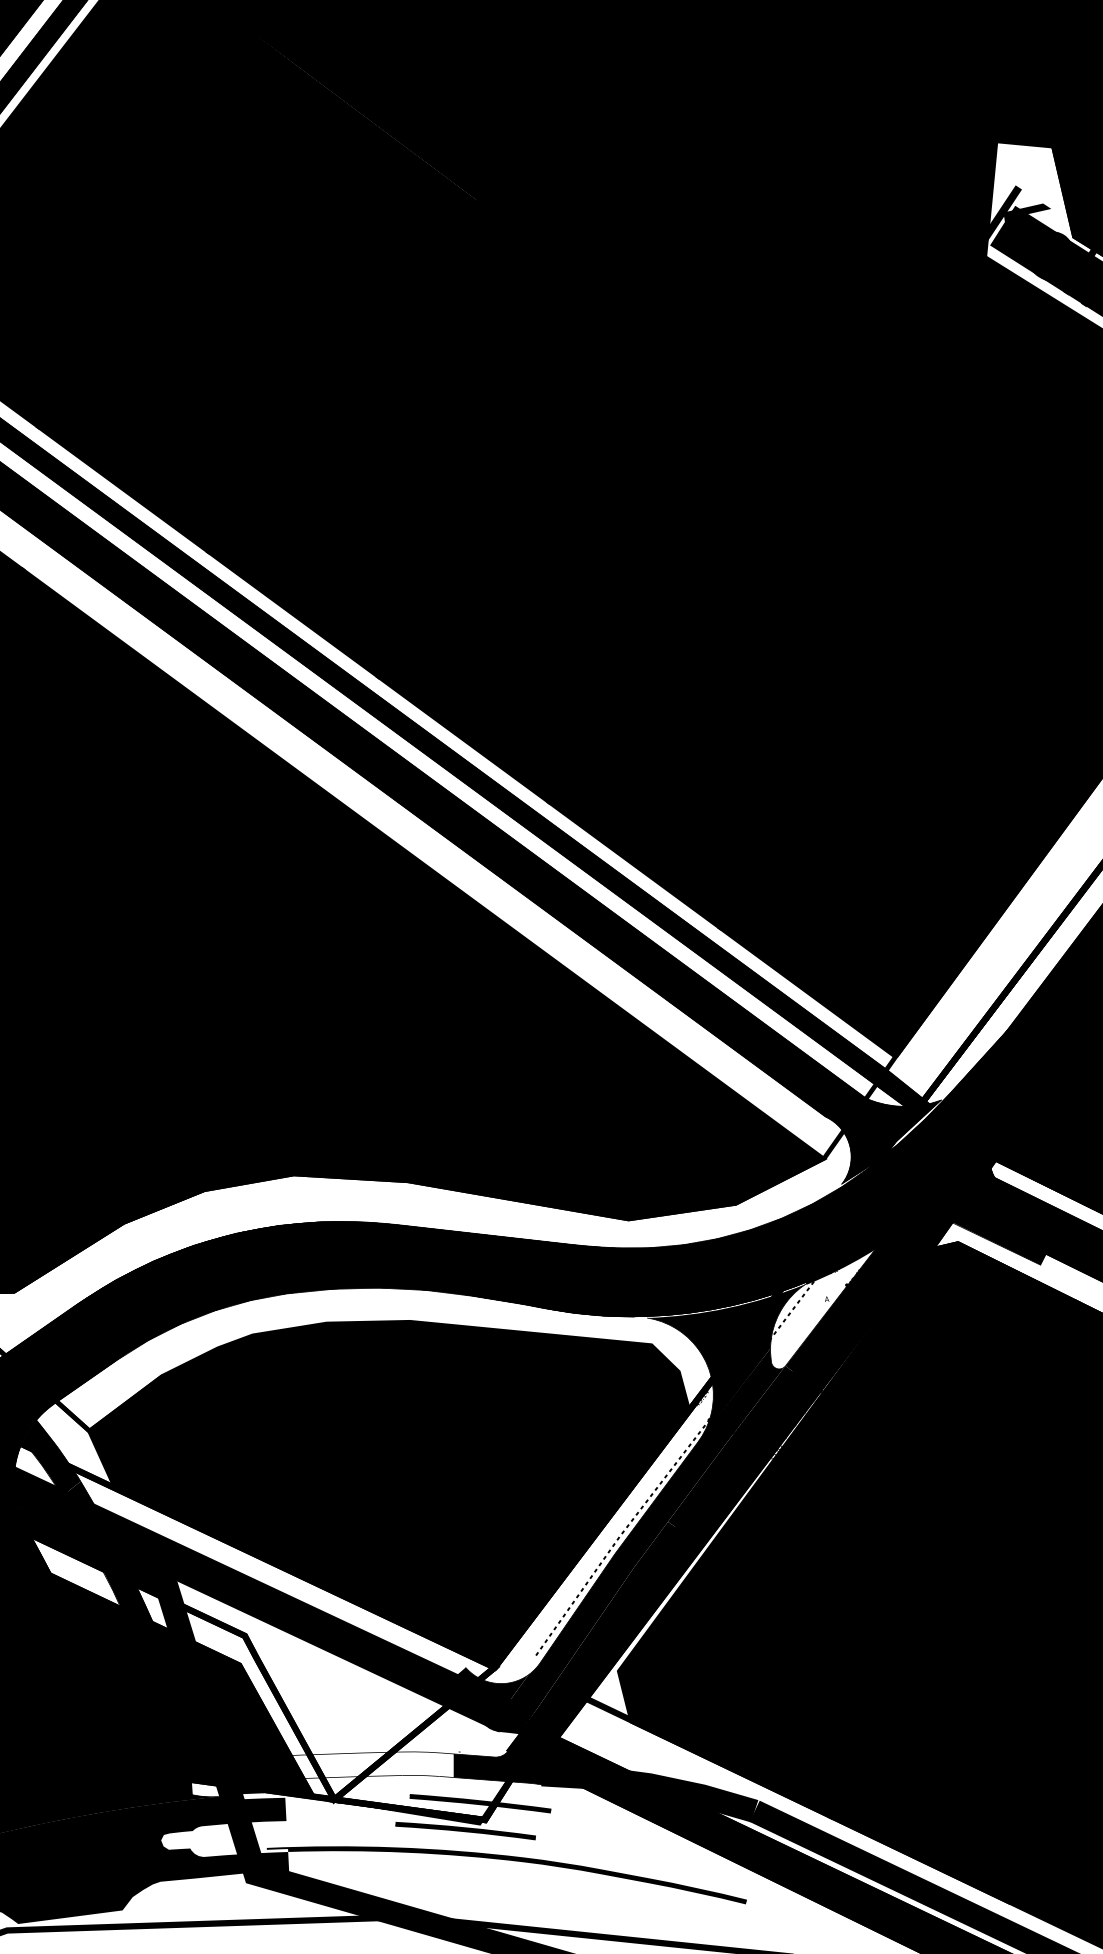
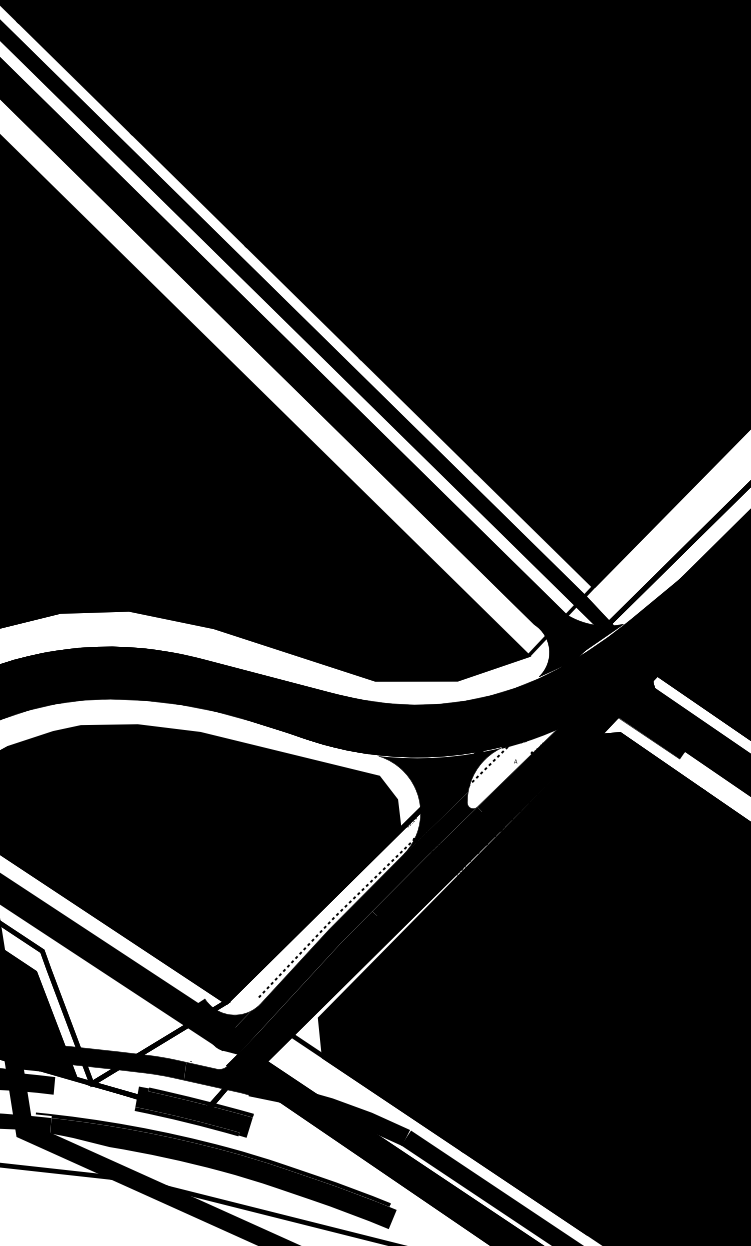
fill: (361, 1765) -> (115, 1061), added
fill: (472, 1817) -> (193, 1112), added
fill: (521, 1892) -> (222, 1173), added

